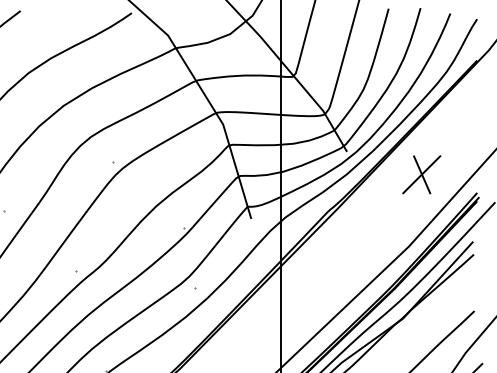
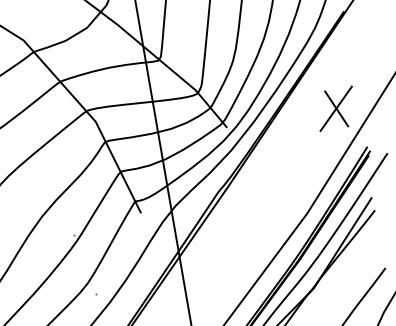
part: (421, 174) -> (335, 108), moved

